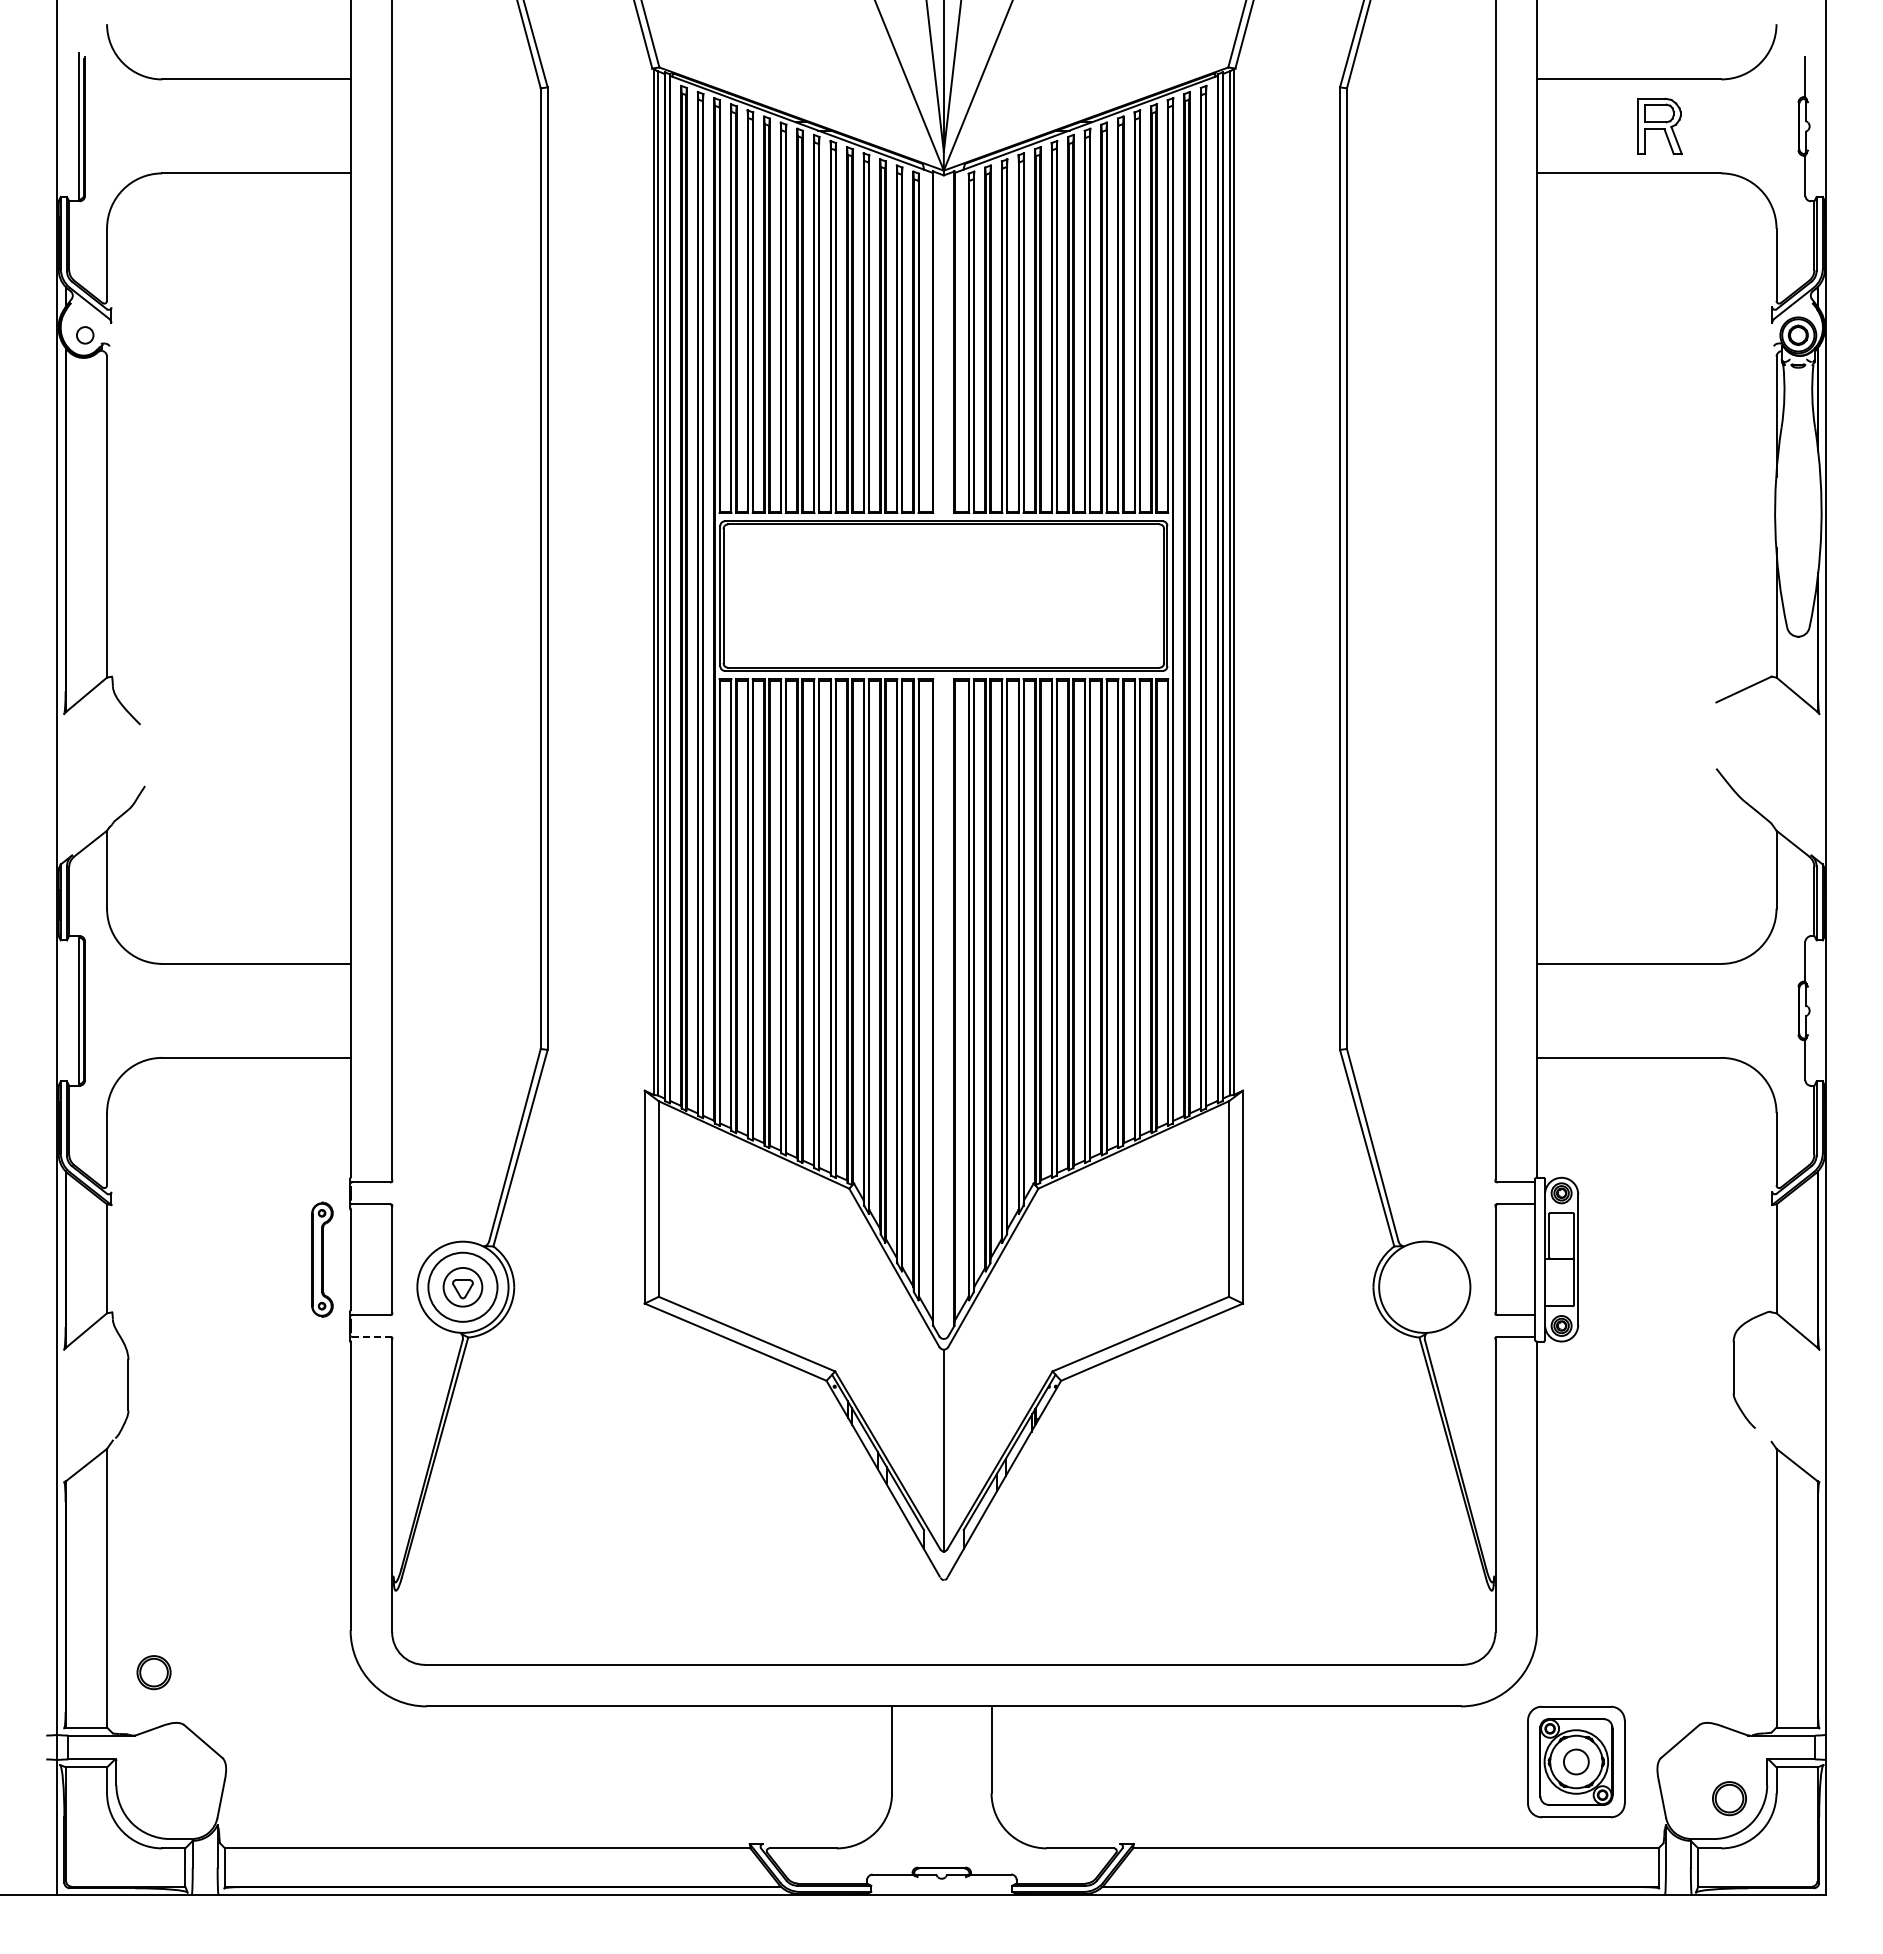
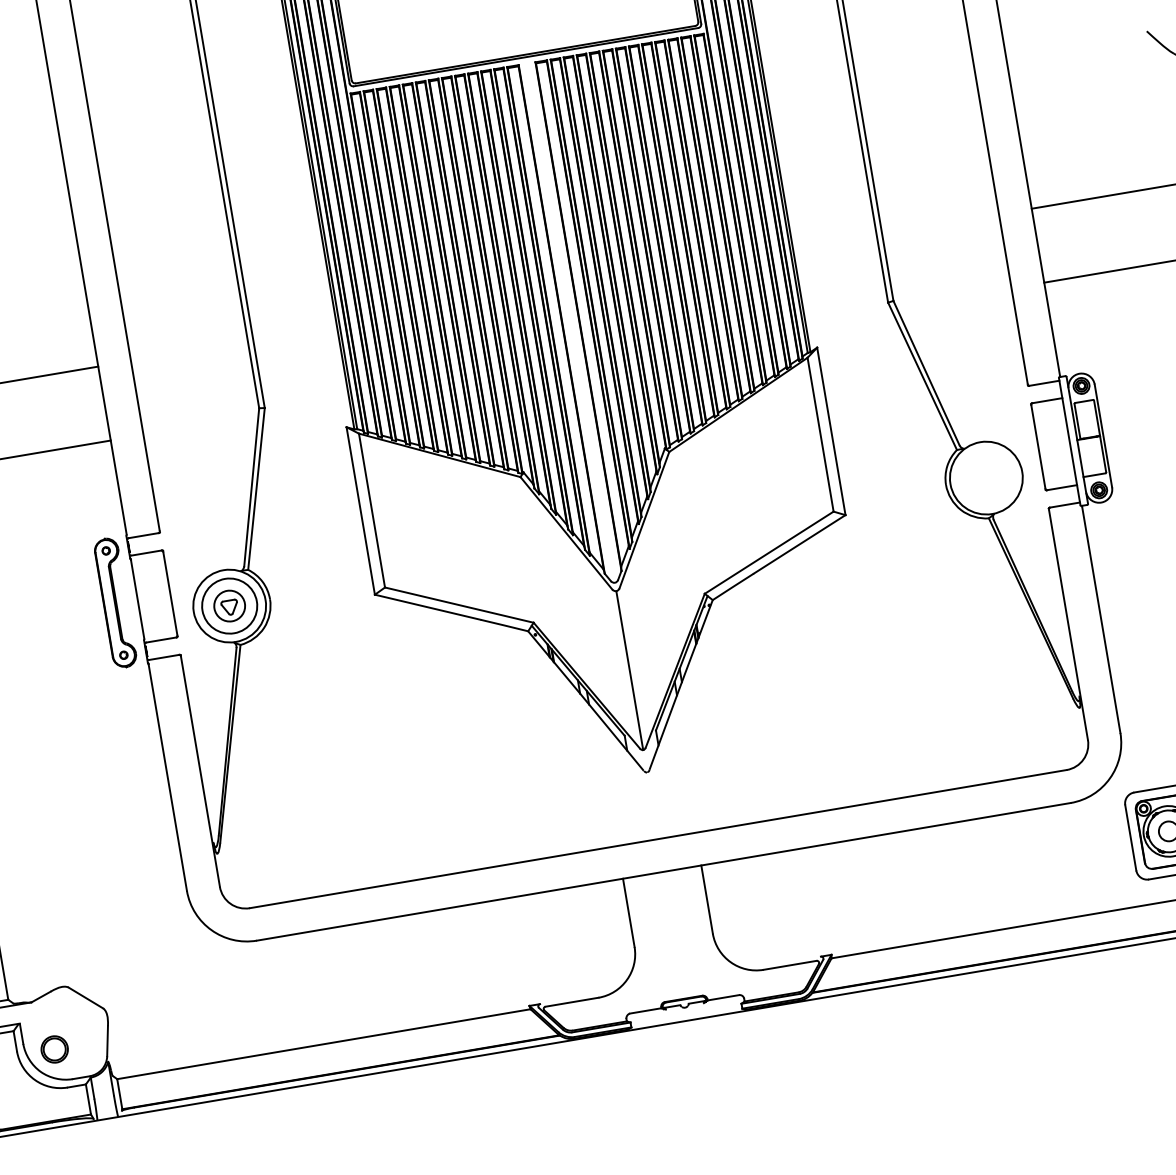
part: (322, 1259) -> (115, 602), size x1.43
line: (371, 1337) -> (164, 657), dashed -> solid
part: (153, 1672) -> (54, 1049), moved

